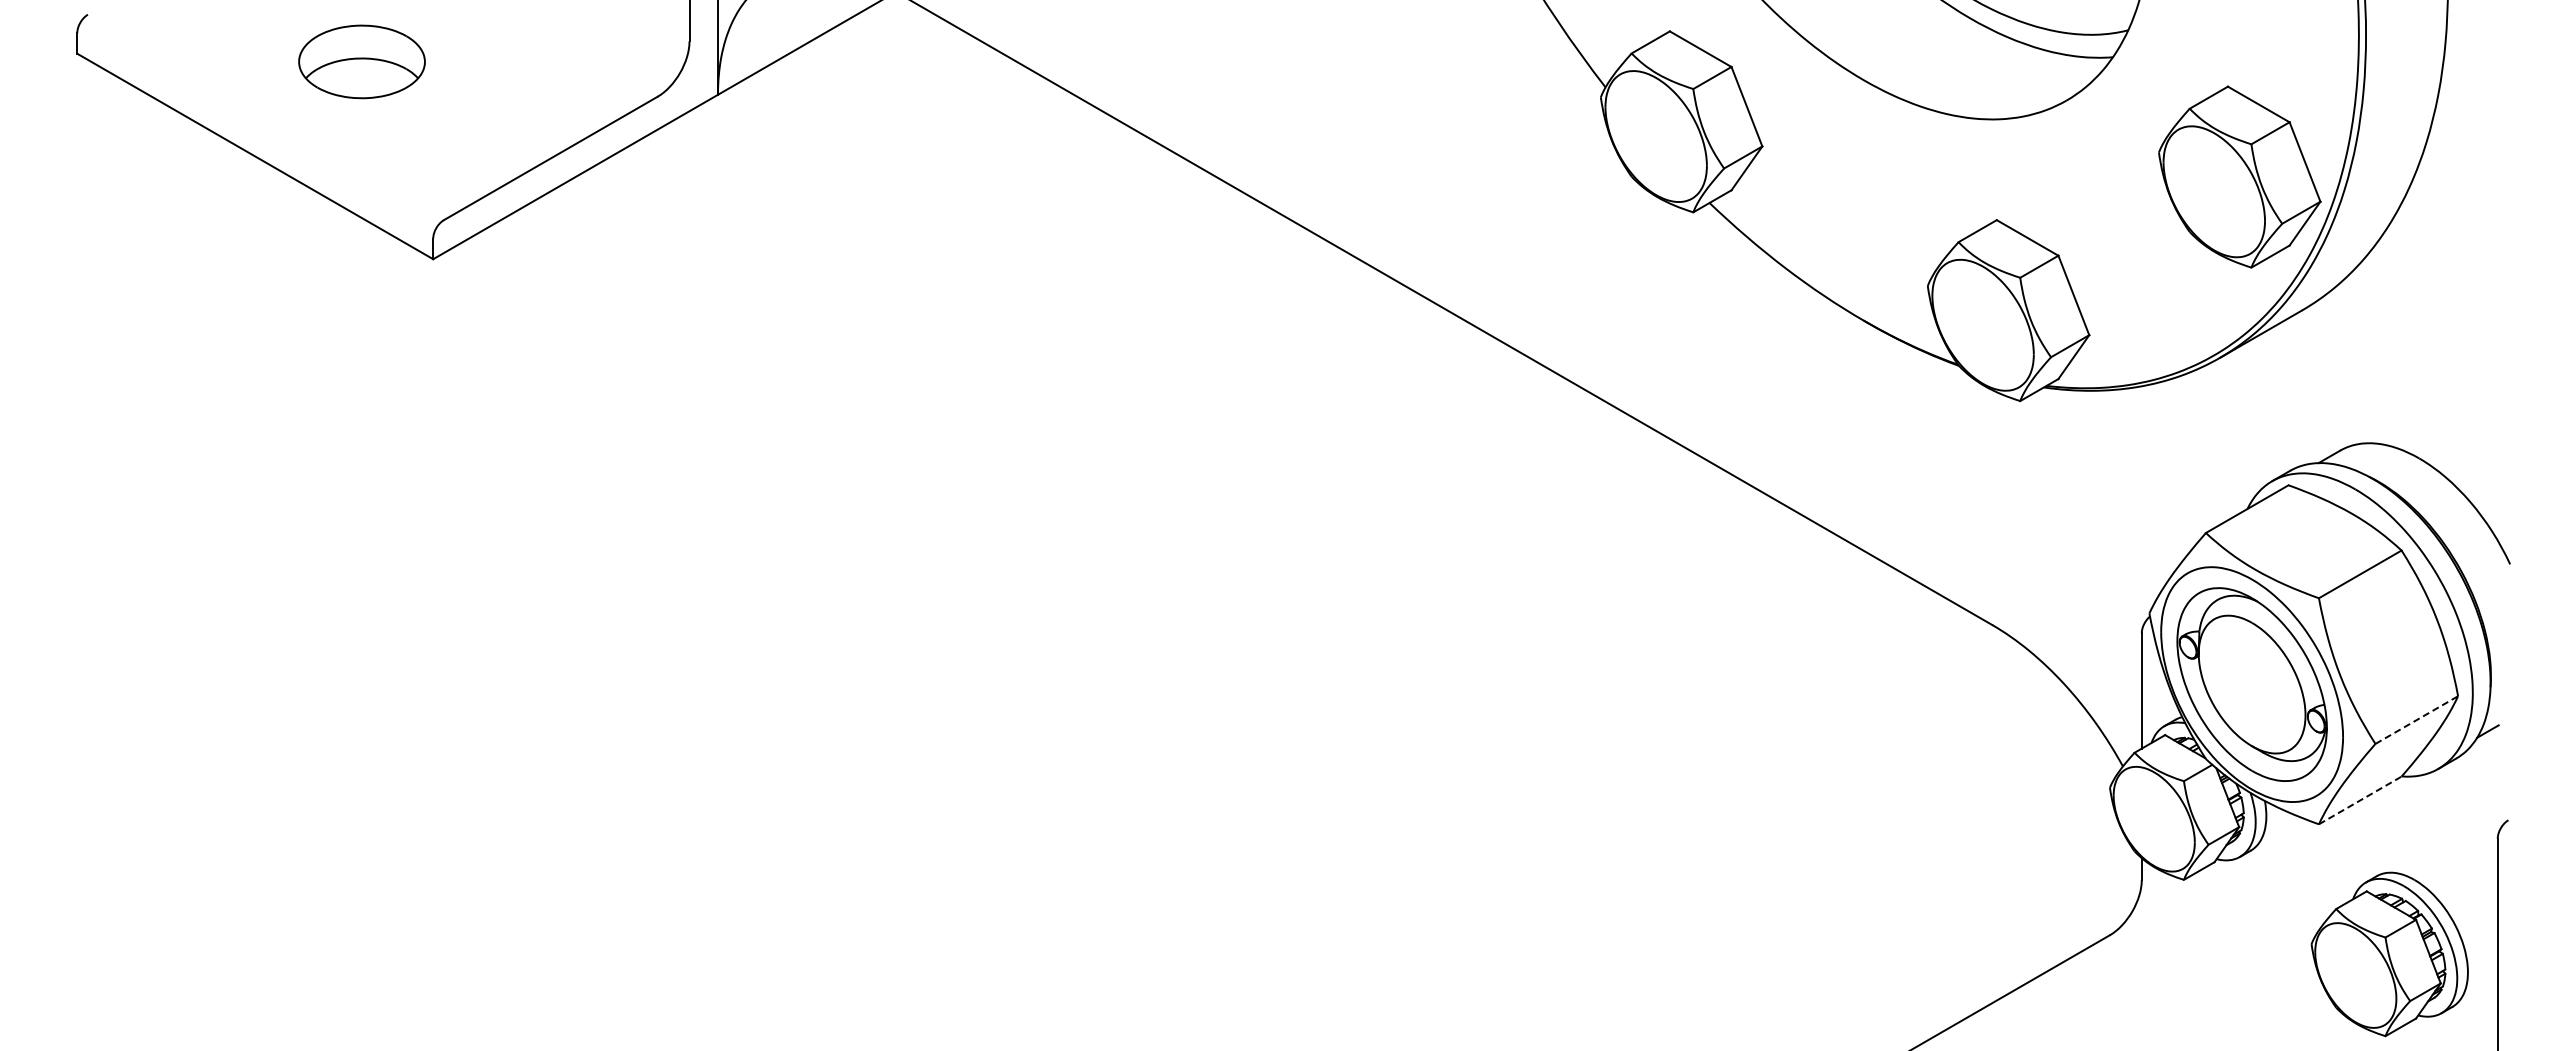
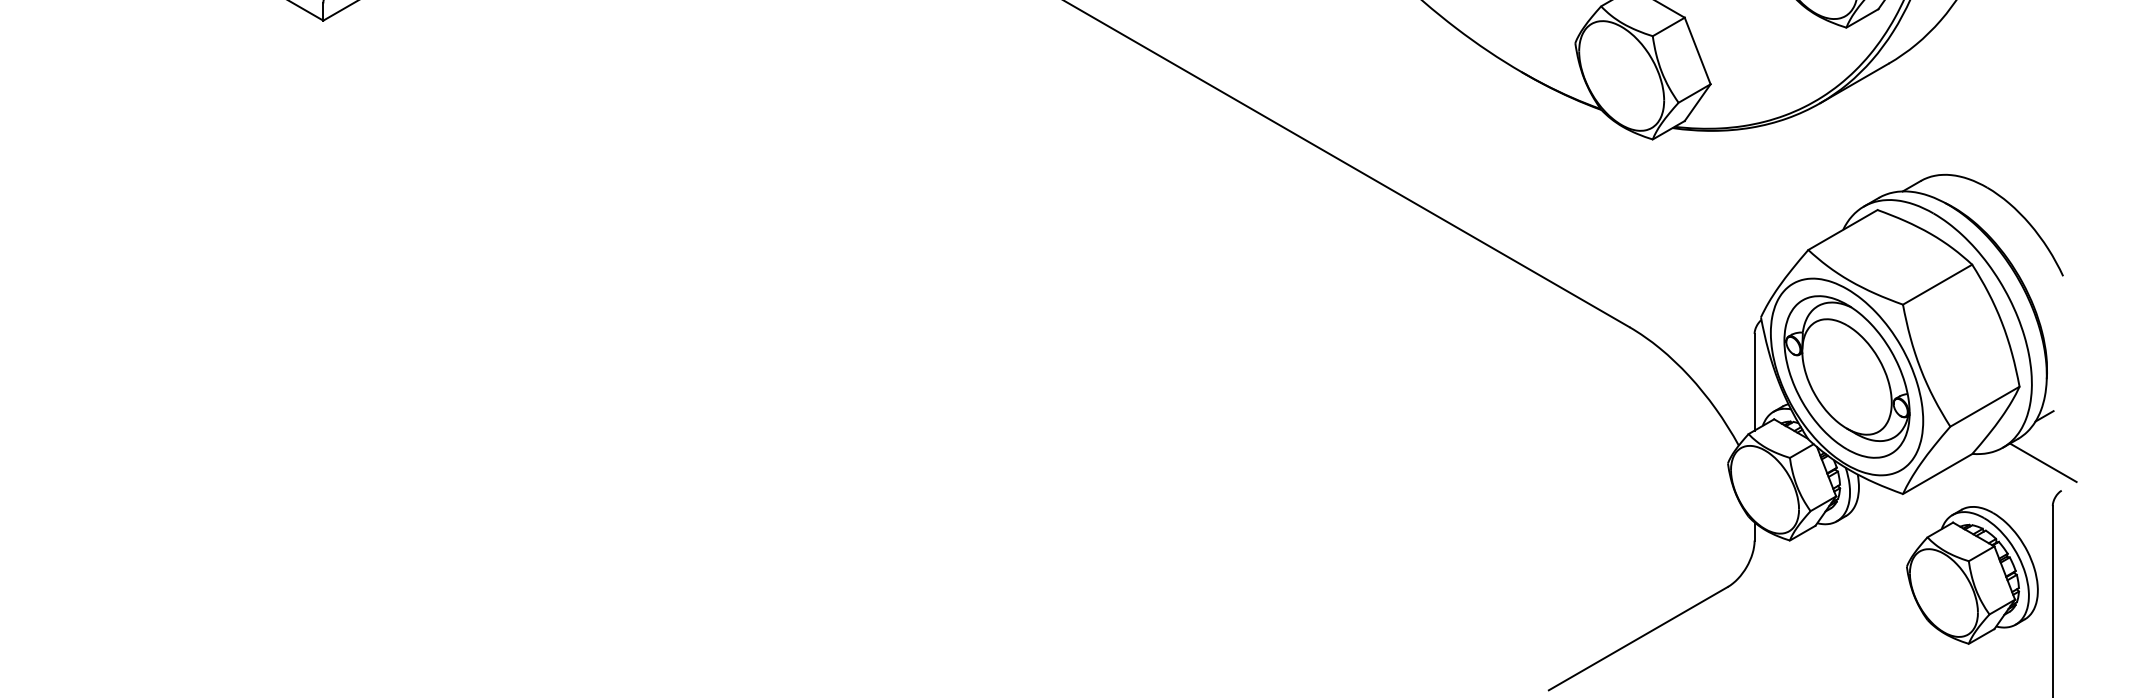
line: (2416, 720) -> (1984, 407), dashed -> solid
line: (2486, 786) -> (2043, 462), added
line: (2360, 800) -> (1937, 474), dashed -> solid
part: (2389, 954) -> (1972, 575), moved

